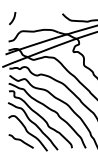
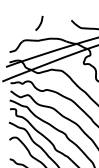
curve: (12, 18) -> (39, 23), moved

